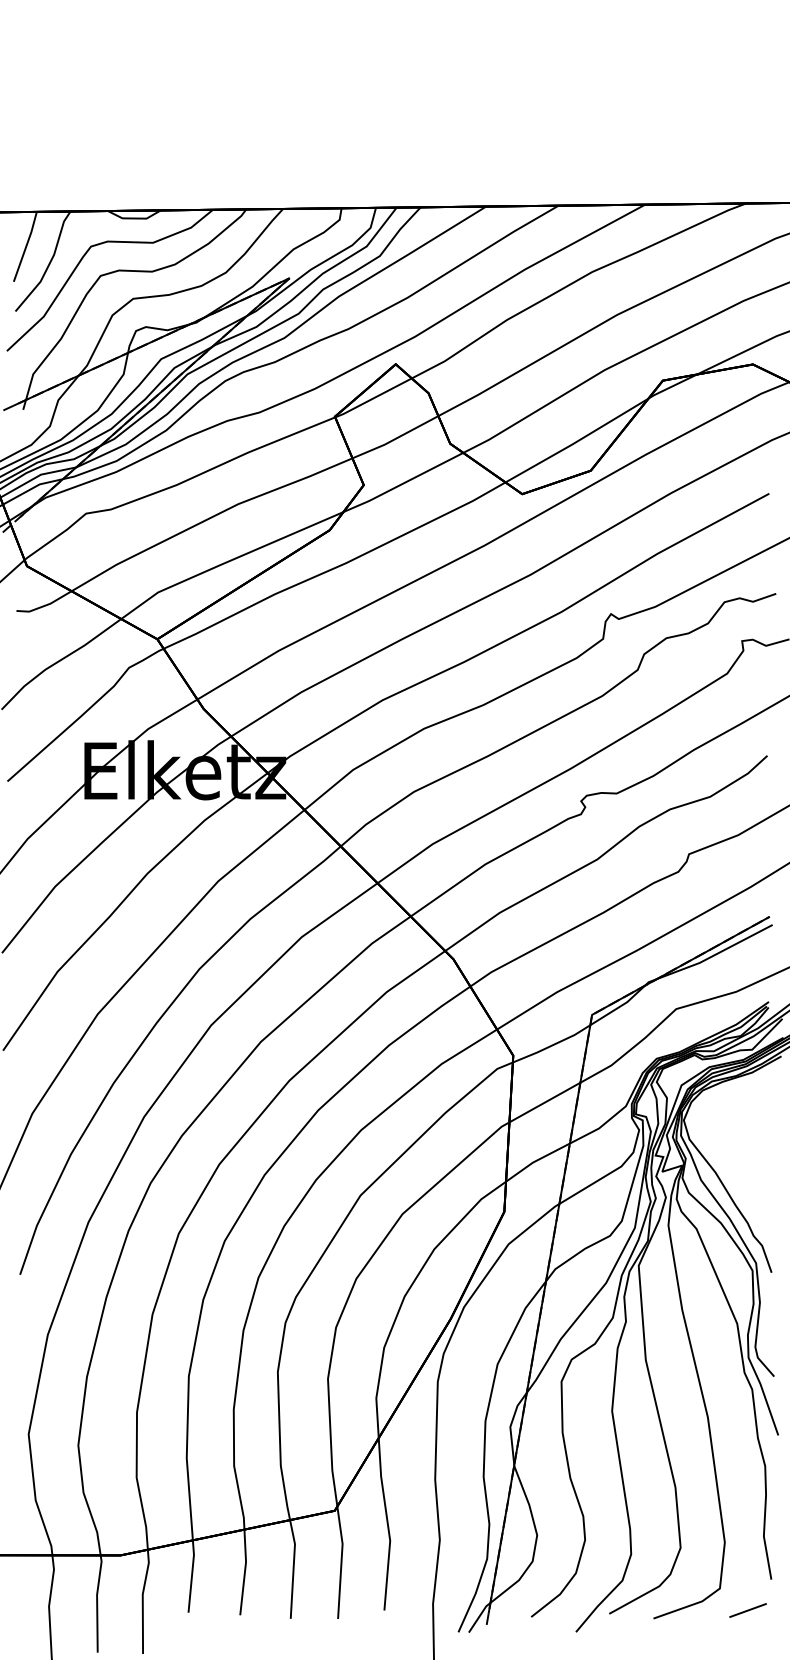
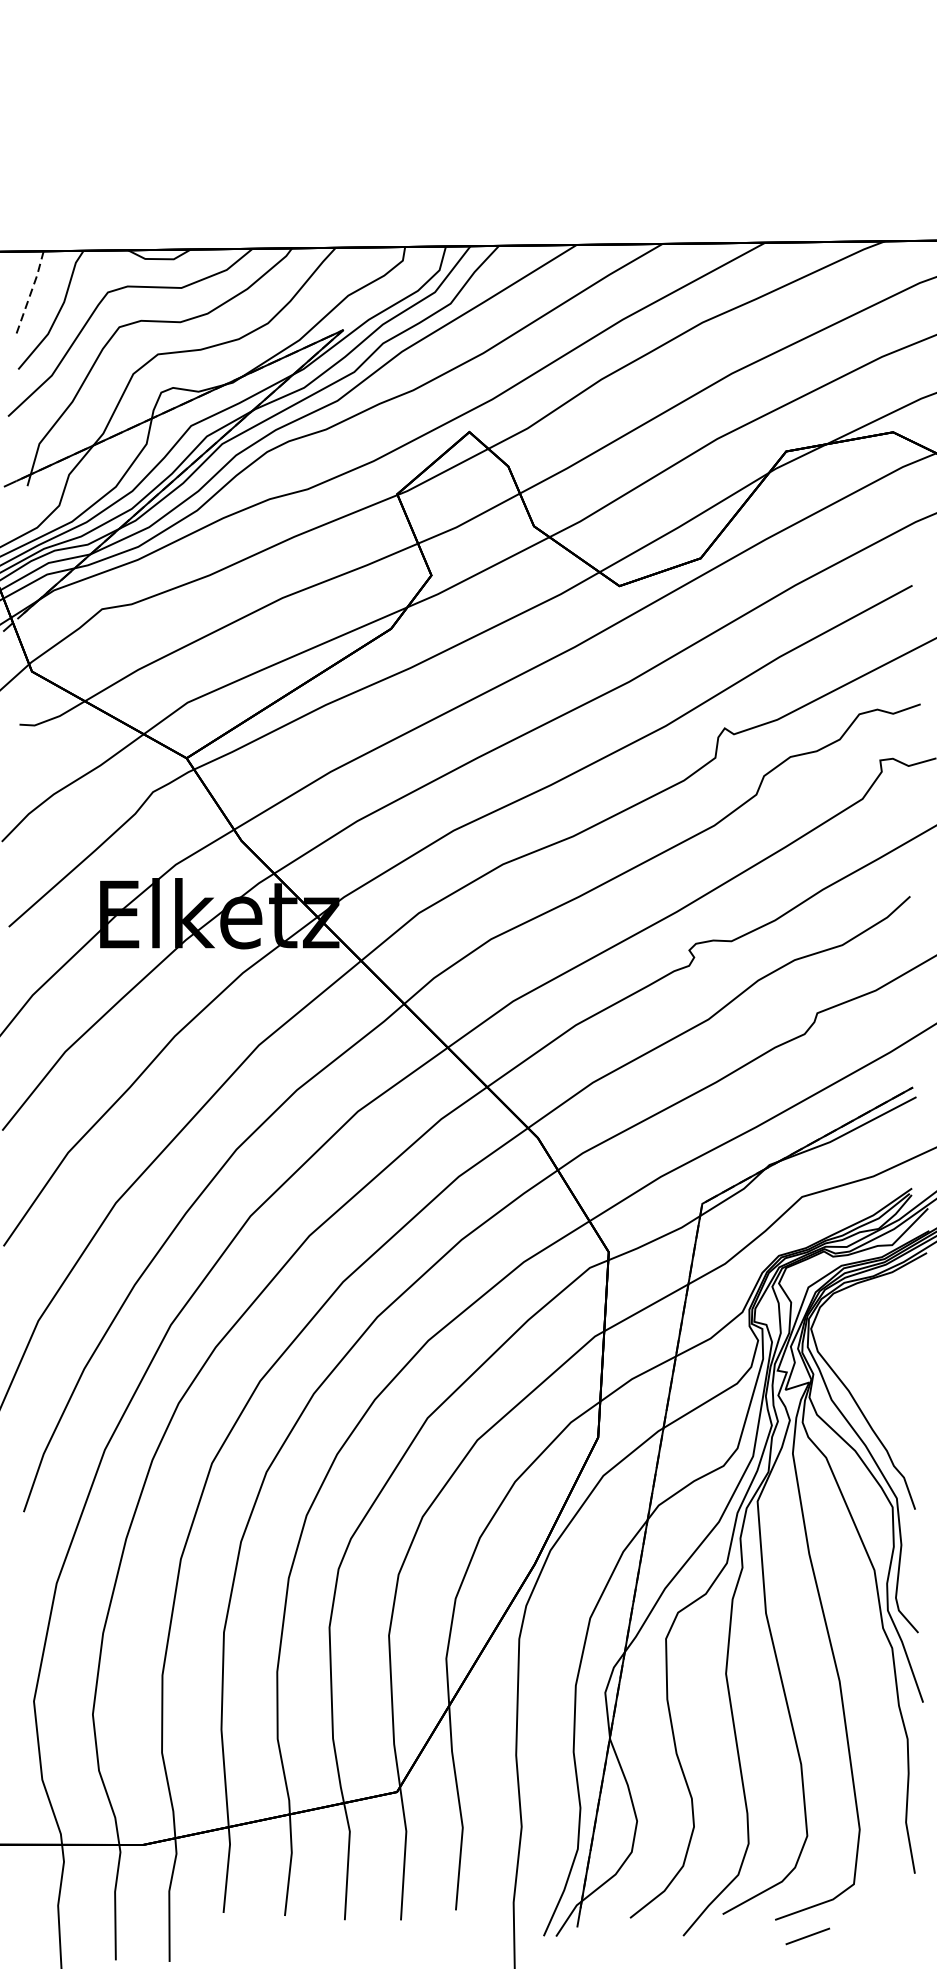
line: (26, 246) -> (31, 292), solid -> dashed
line: (747, 1610) -> (807, 1936), moved

